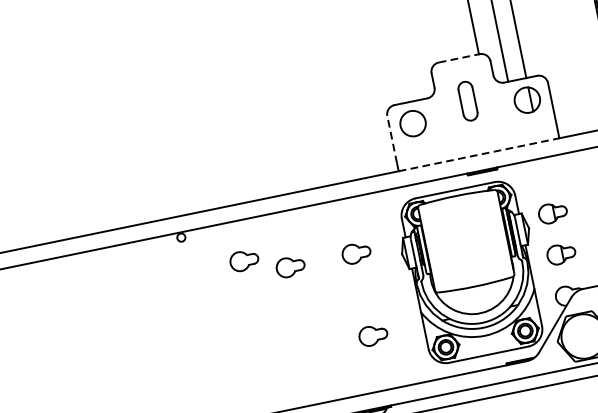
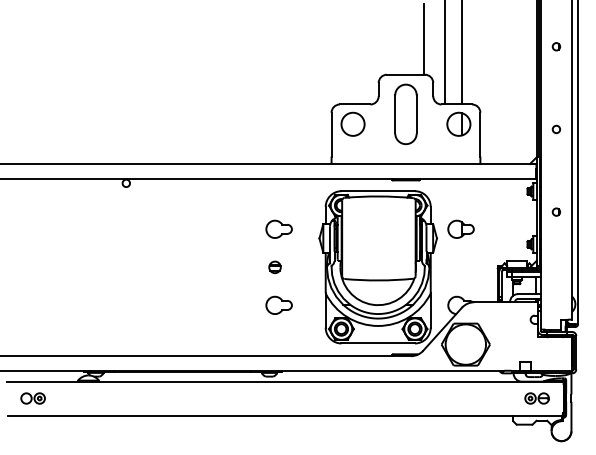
line: (459, 57) -> (406, 74), dashed -> solid
part: (467, 101) -> (405, 114), size x1.67
line: (392, 139) -> (331, 134), dashed -> solid
line: (479, 155) -> (406, 164), dashed -> solid
part: (560, 253) -> (460, 266), removed
part: (243, 259) -> (177, 214), removed
part: (289, 266) -> (217, 228), removed
part: (359, 294) -> (274, 266), added

